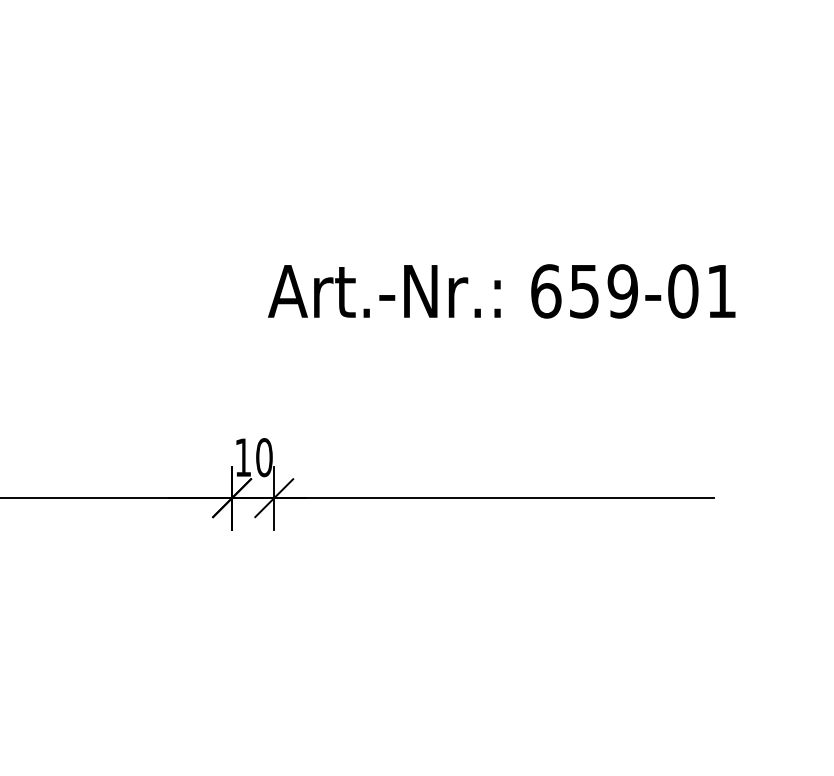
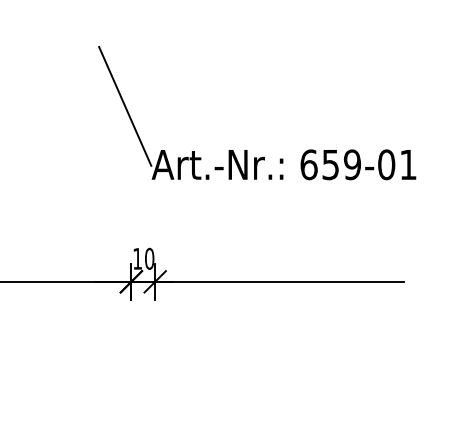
line: (221, 186) -> (125, 105), added

